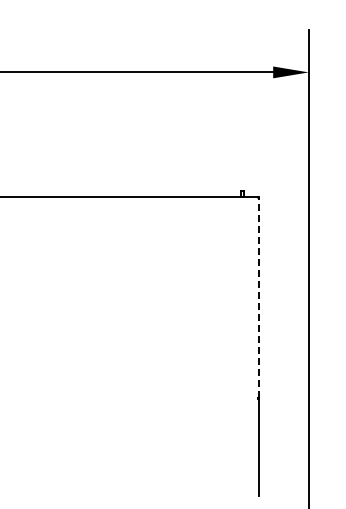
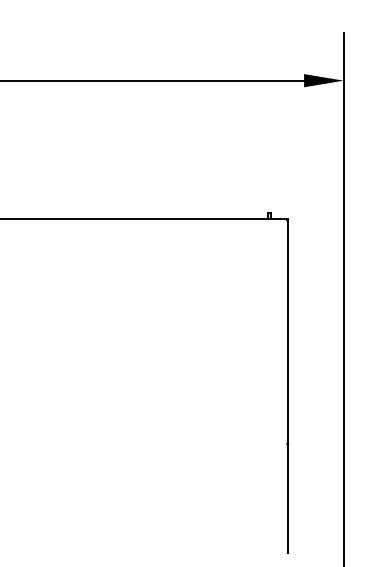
line: (259, 297) -> (288, 331), dashed -> solid

